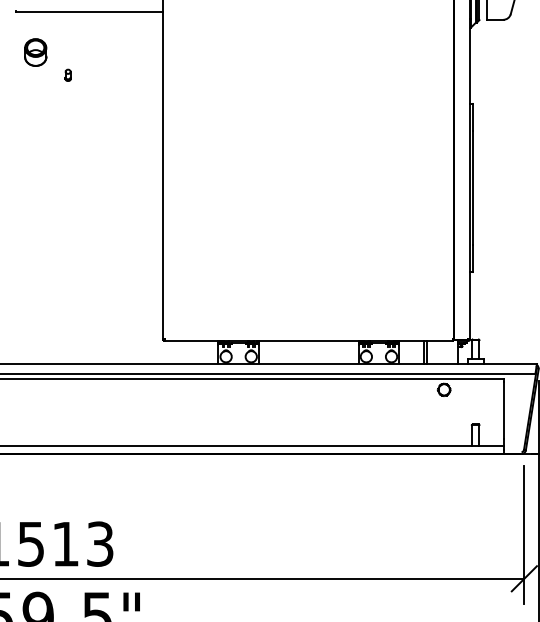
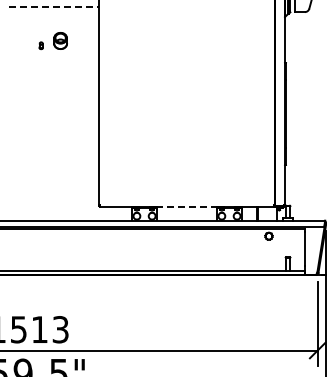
line: (90, 12) -> (54, 7), solid -> dashed
part: (35, 51) -> (60, 40), moved
line: (309, 340) -> (187, 206), solid -> dashed

